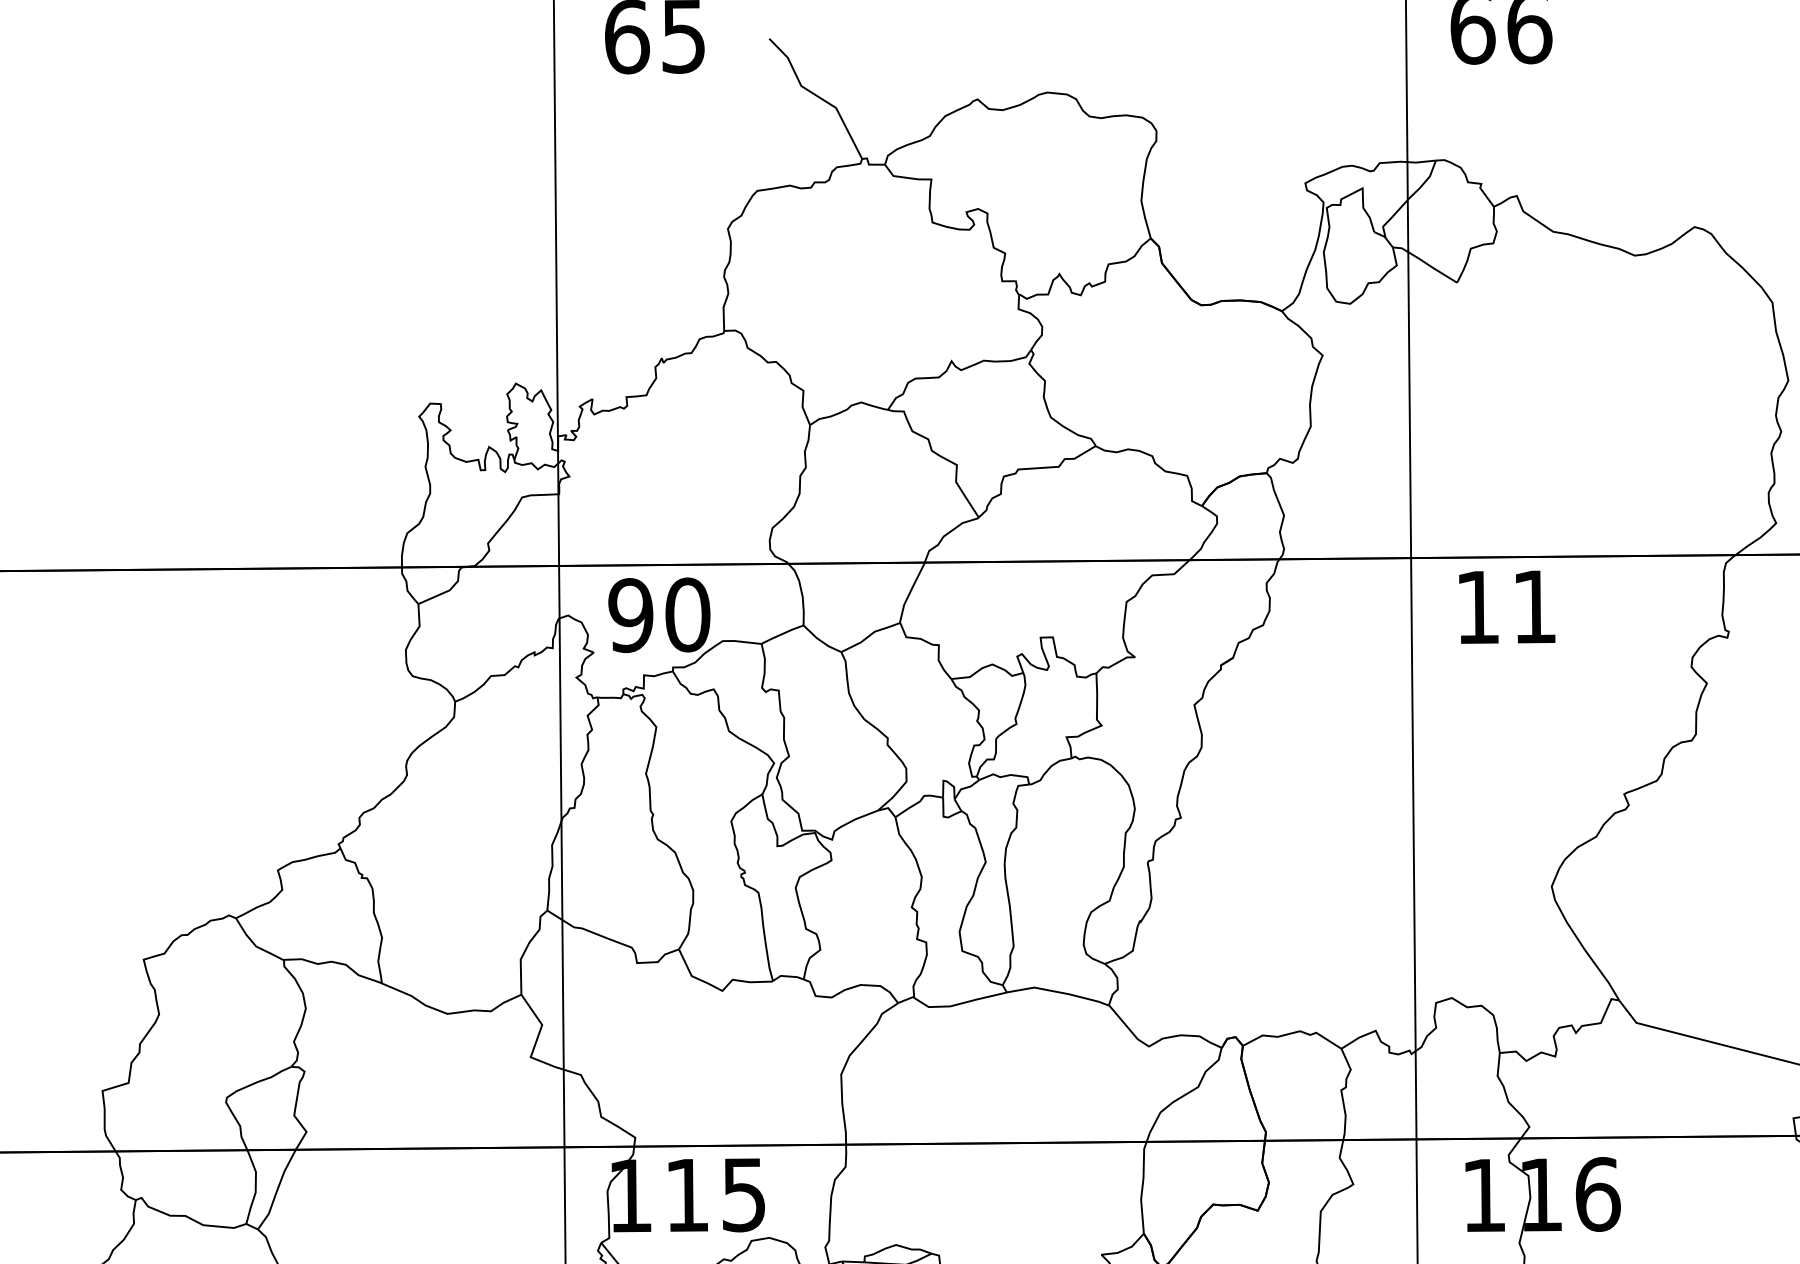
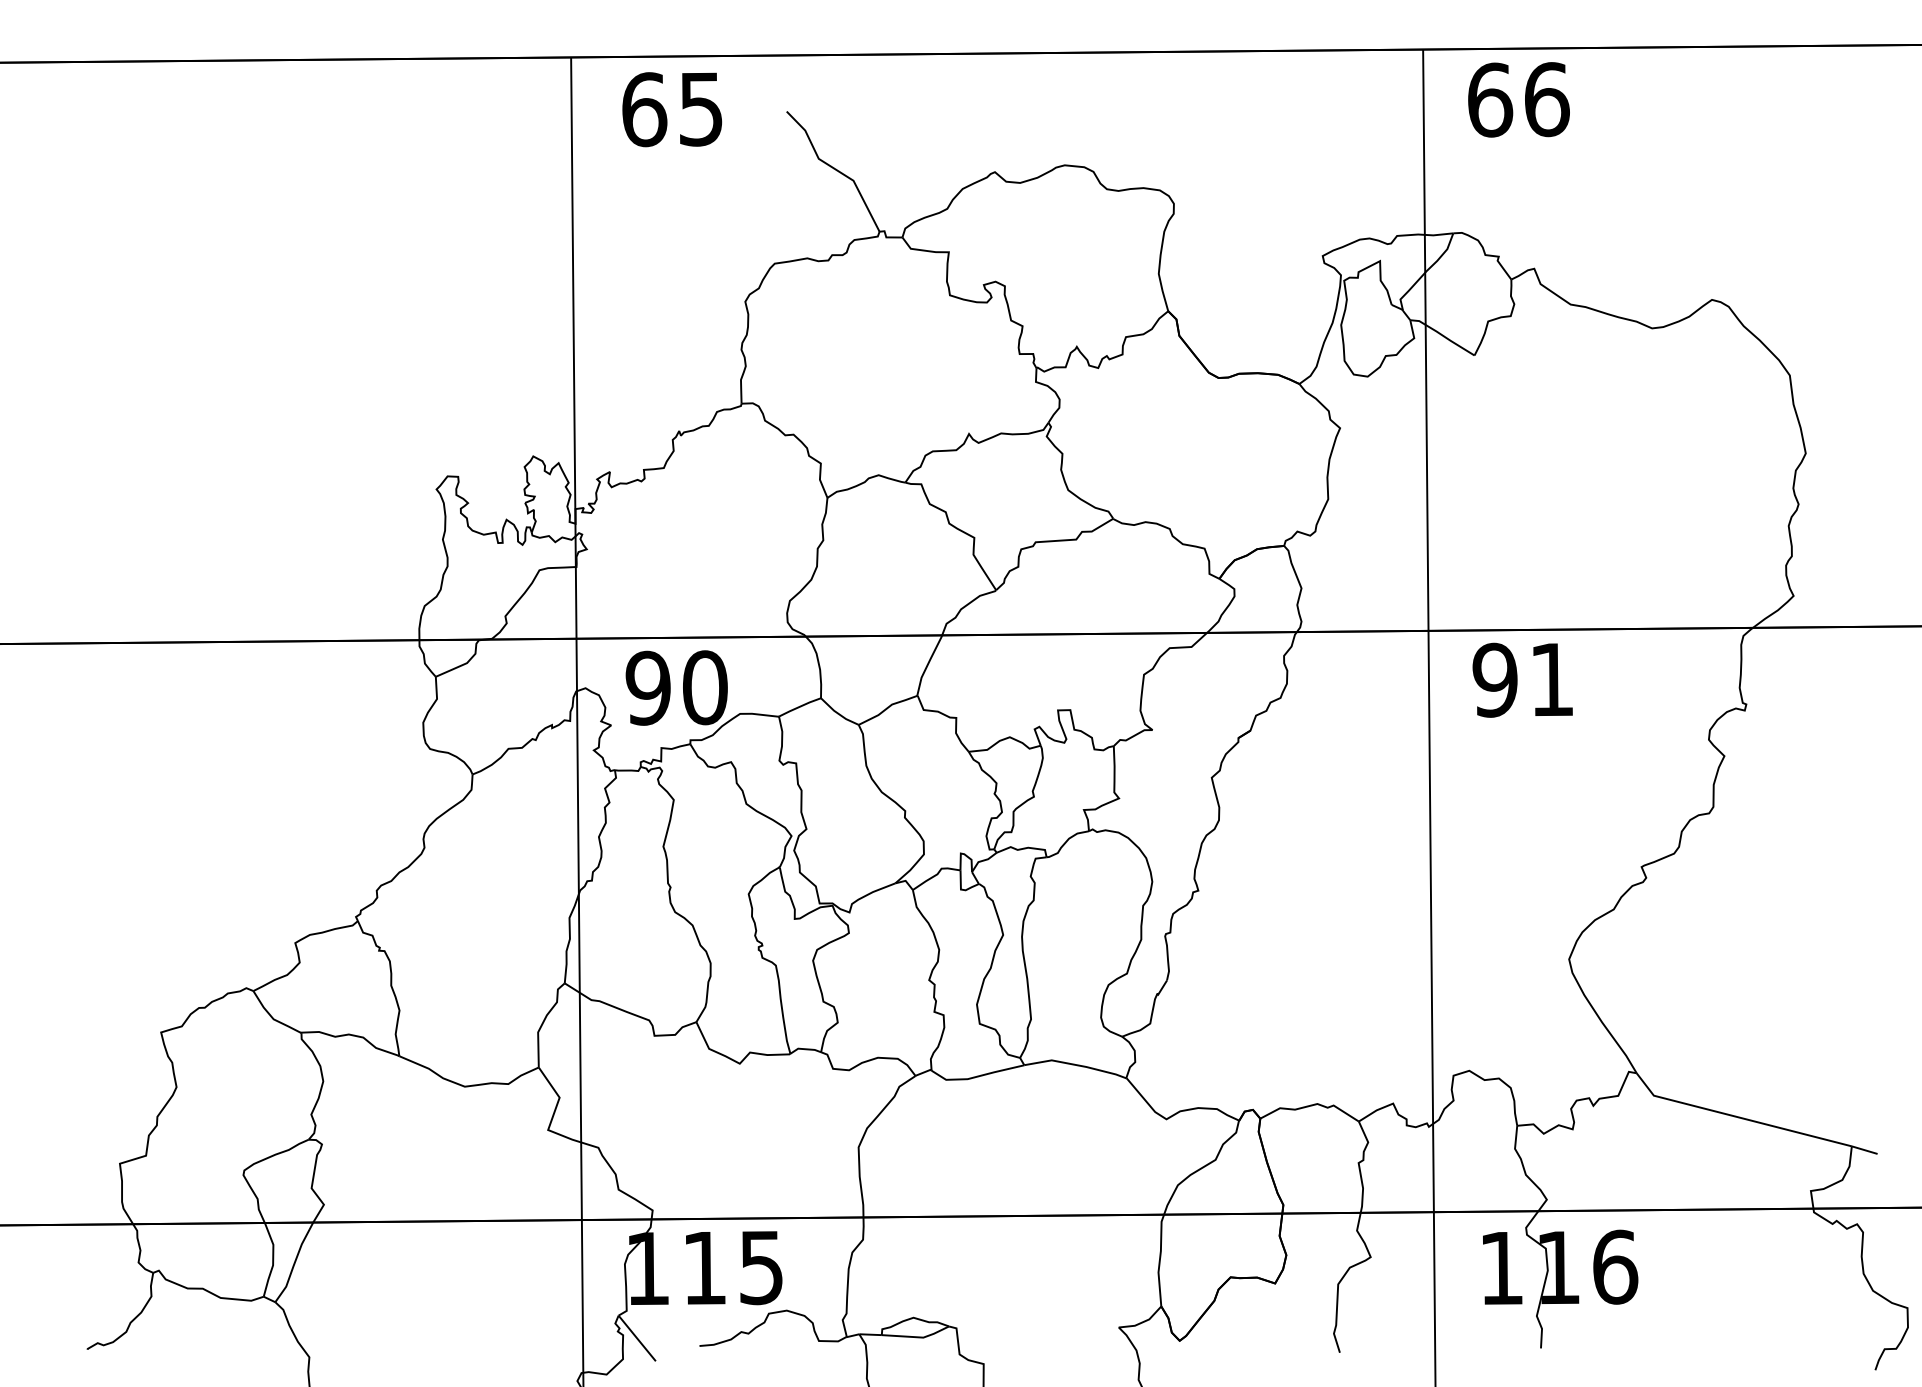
text: (1477, 606) -> (1494, 679), 11 -> 91

